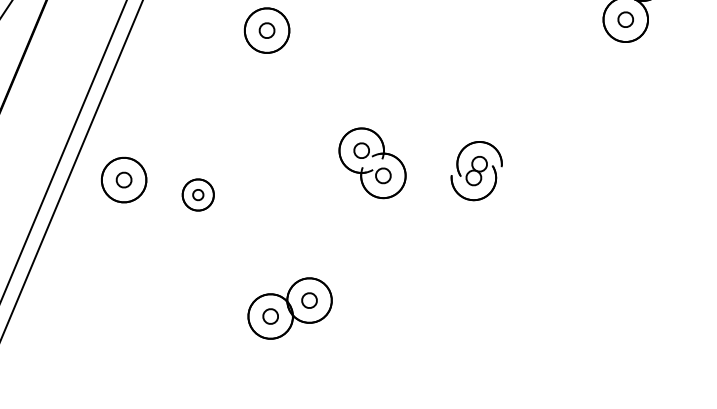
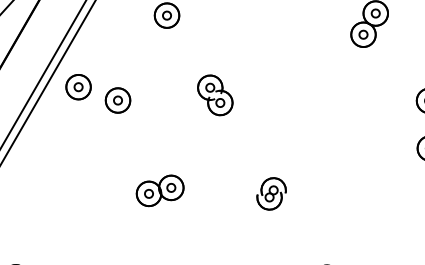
part: (476, 170) -> (271, 193), moved
part: (197, 195) -> (117, 100), size x1.43
part: (288, 308) -> (159, 190), moved

